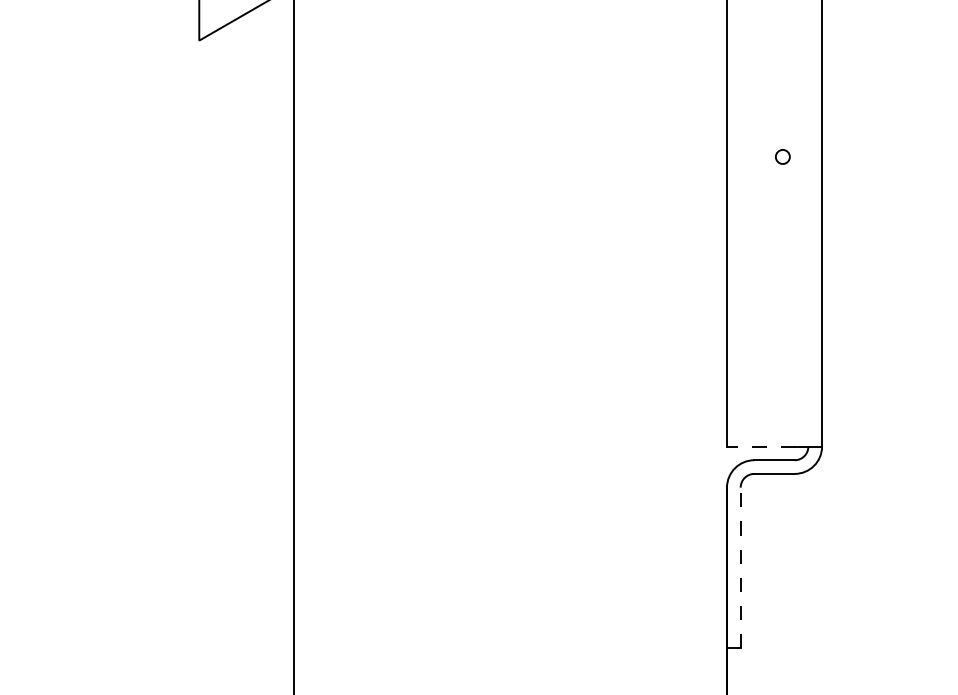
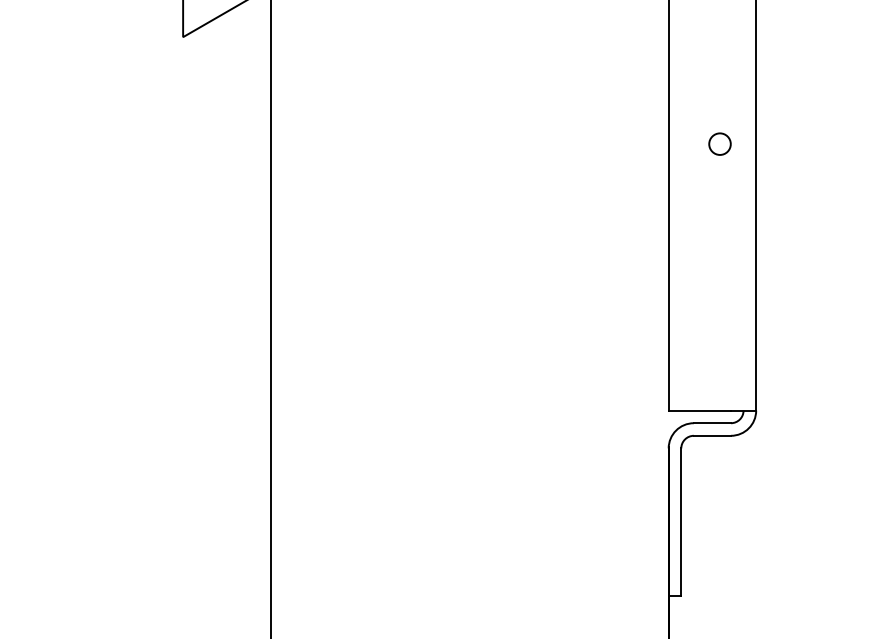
circle: (782, 156) -> (719, 143), size x1.67
line: (760, 446) -> (699, 410), dashed -> solid
line: (740, 567) -> (681, 521), dashed -> solid

